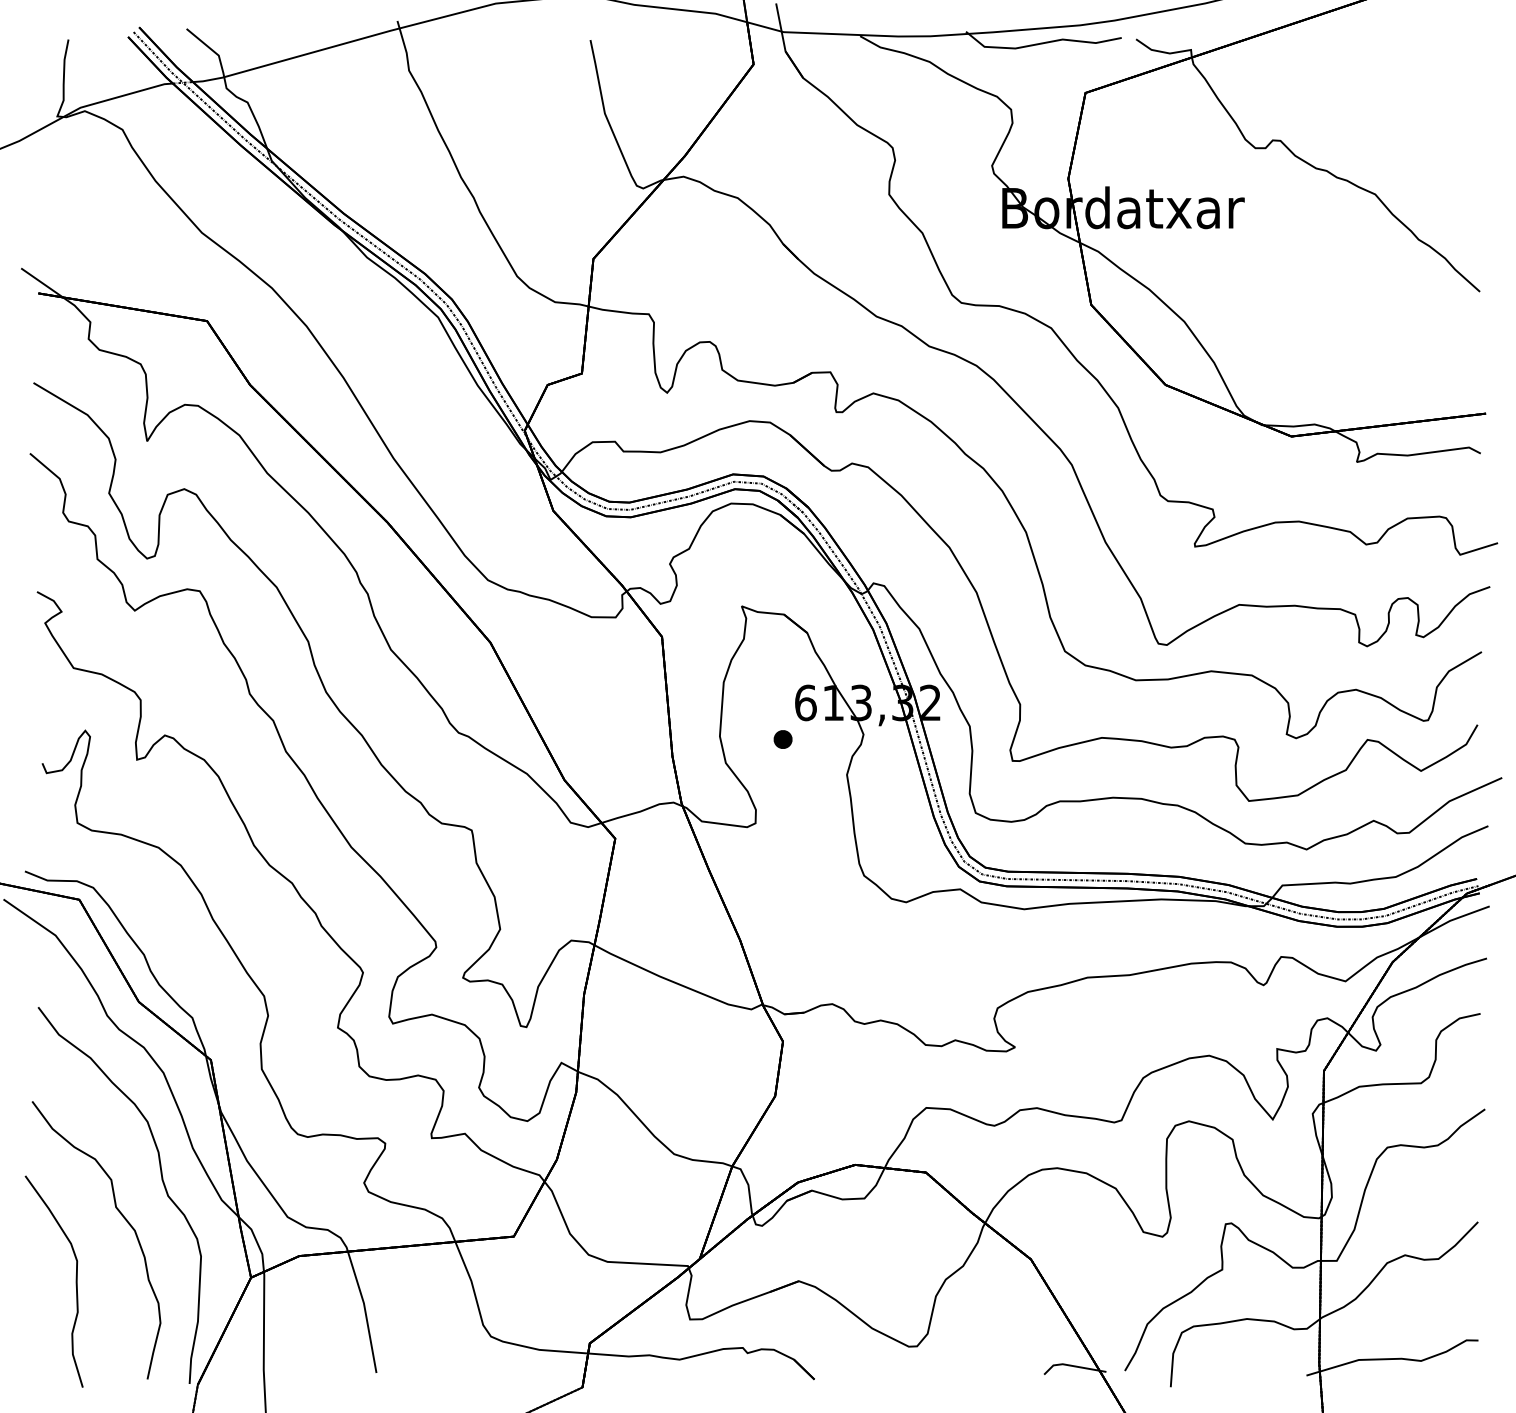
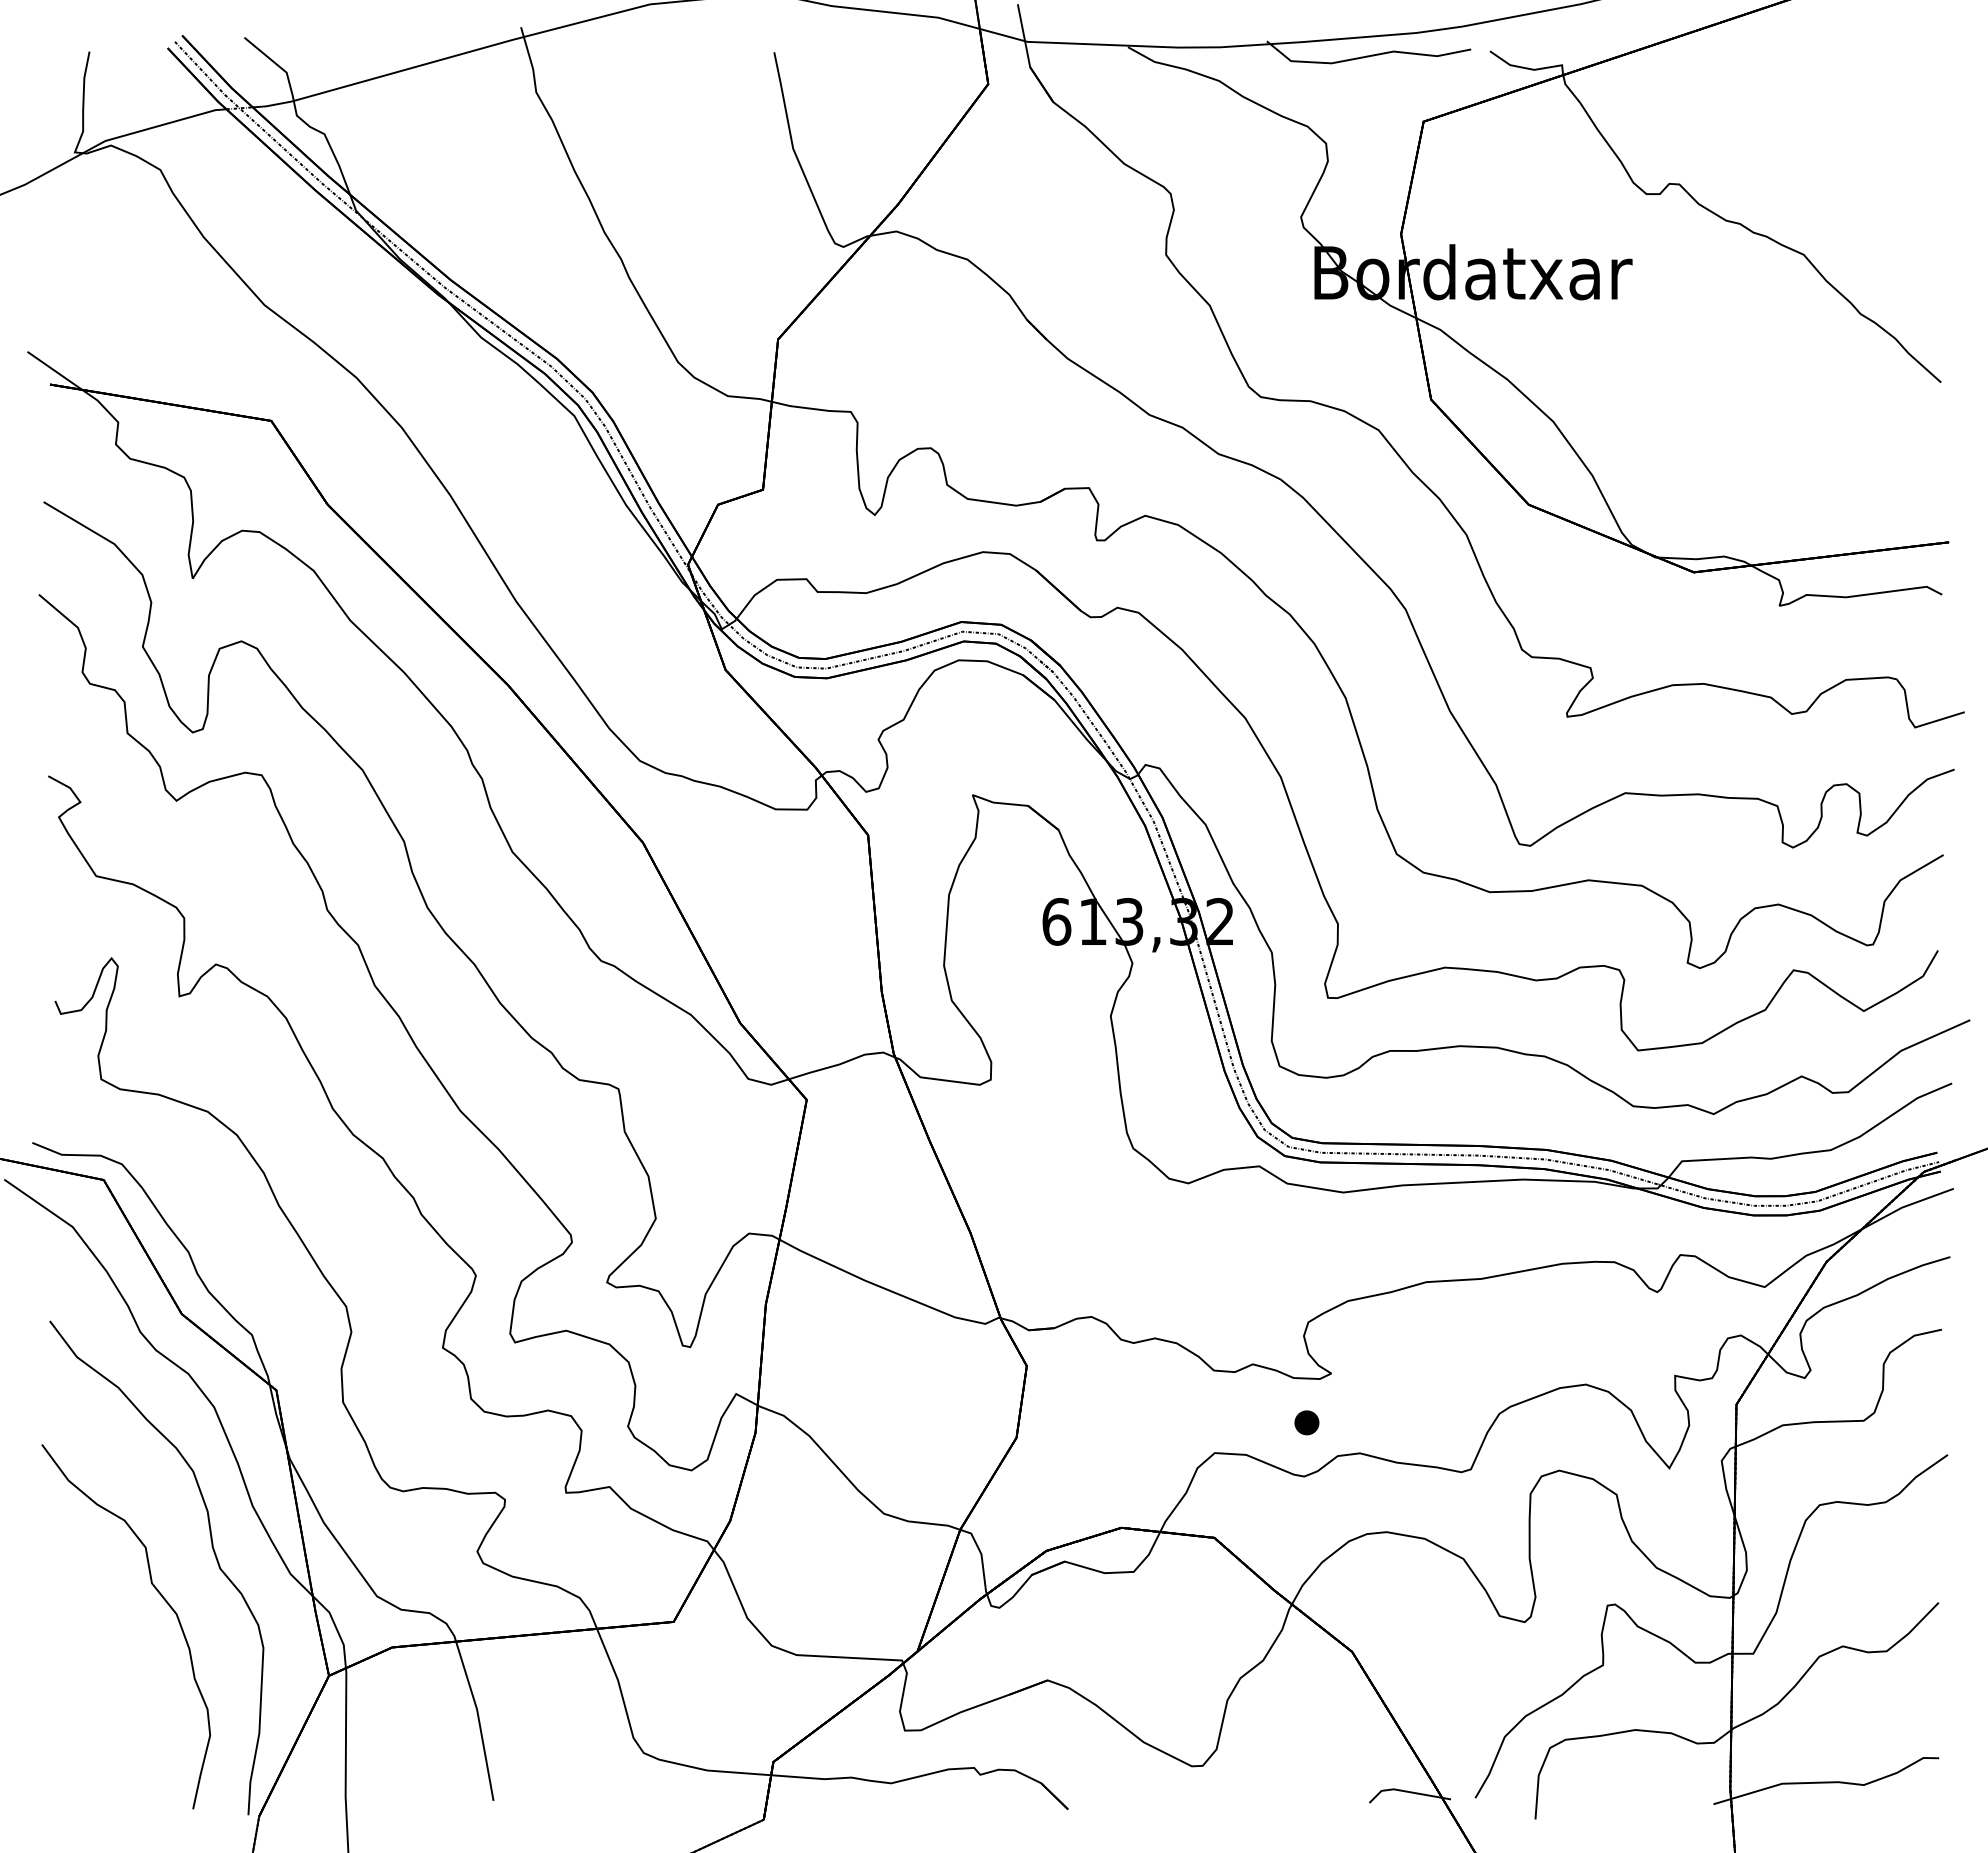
part: (782, 739) -> (1306, 1422), moved
curve: (76, 1282) -> (99, 1681), removed

